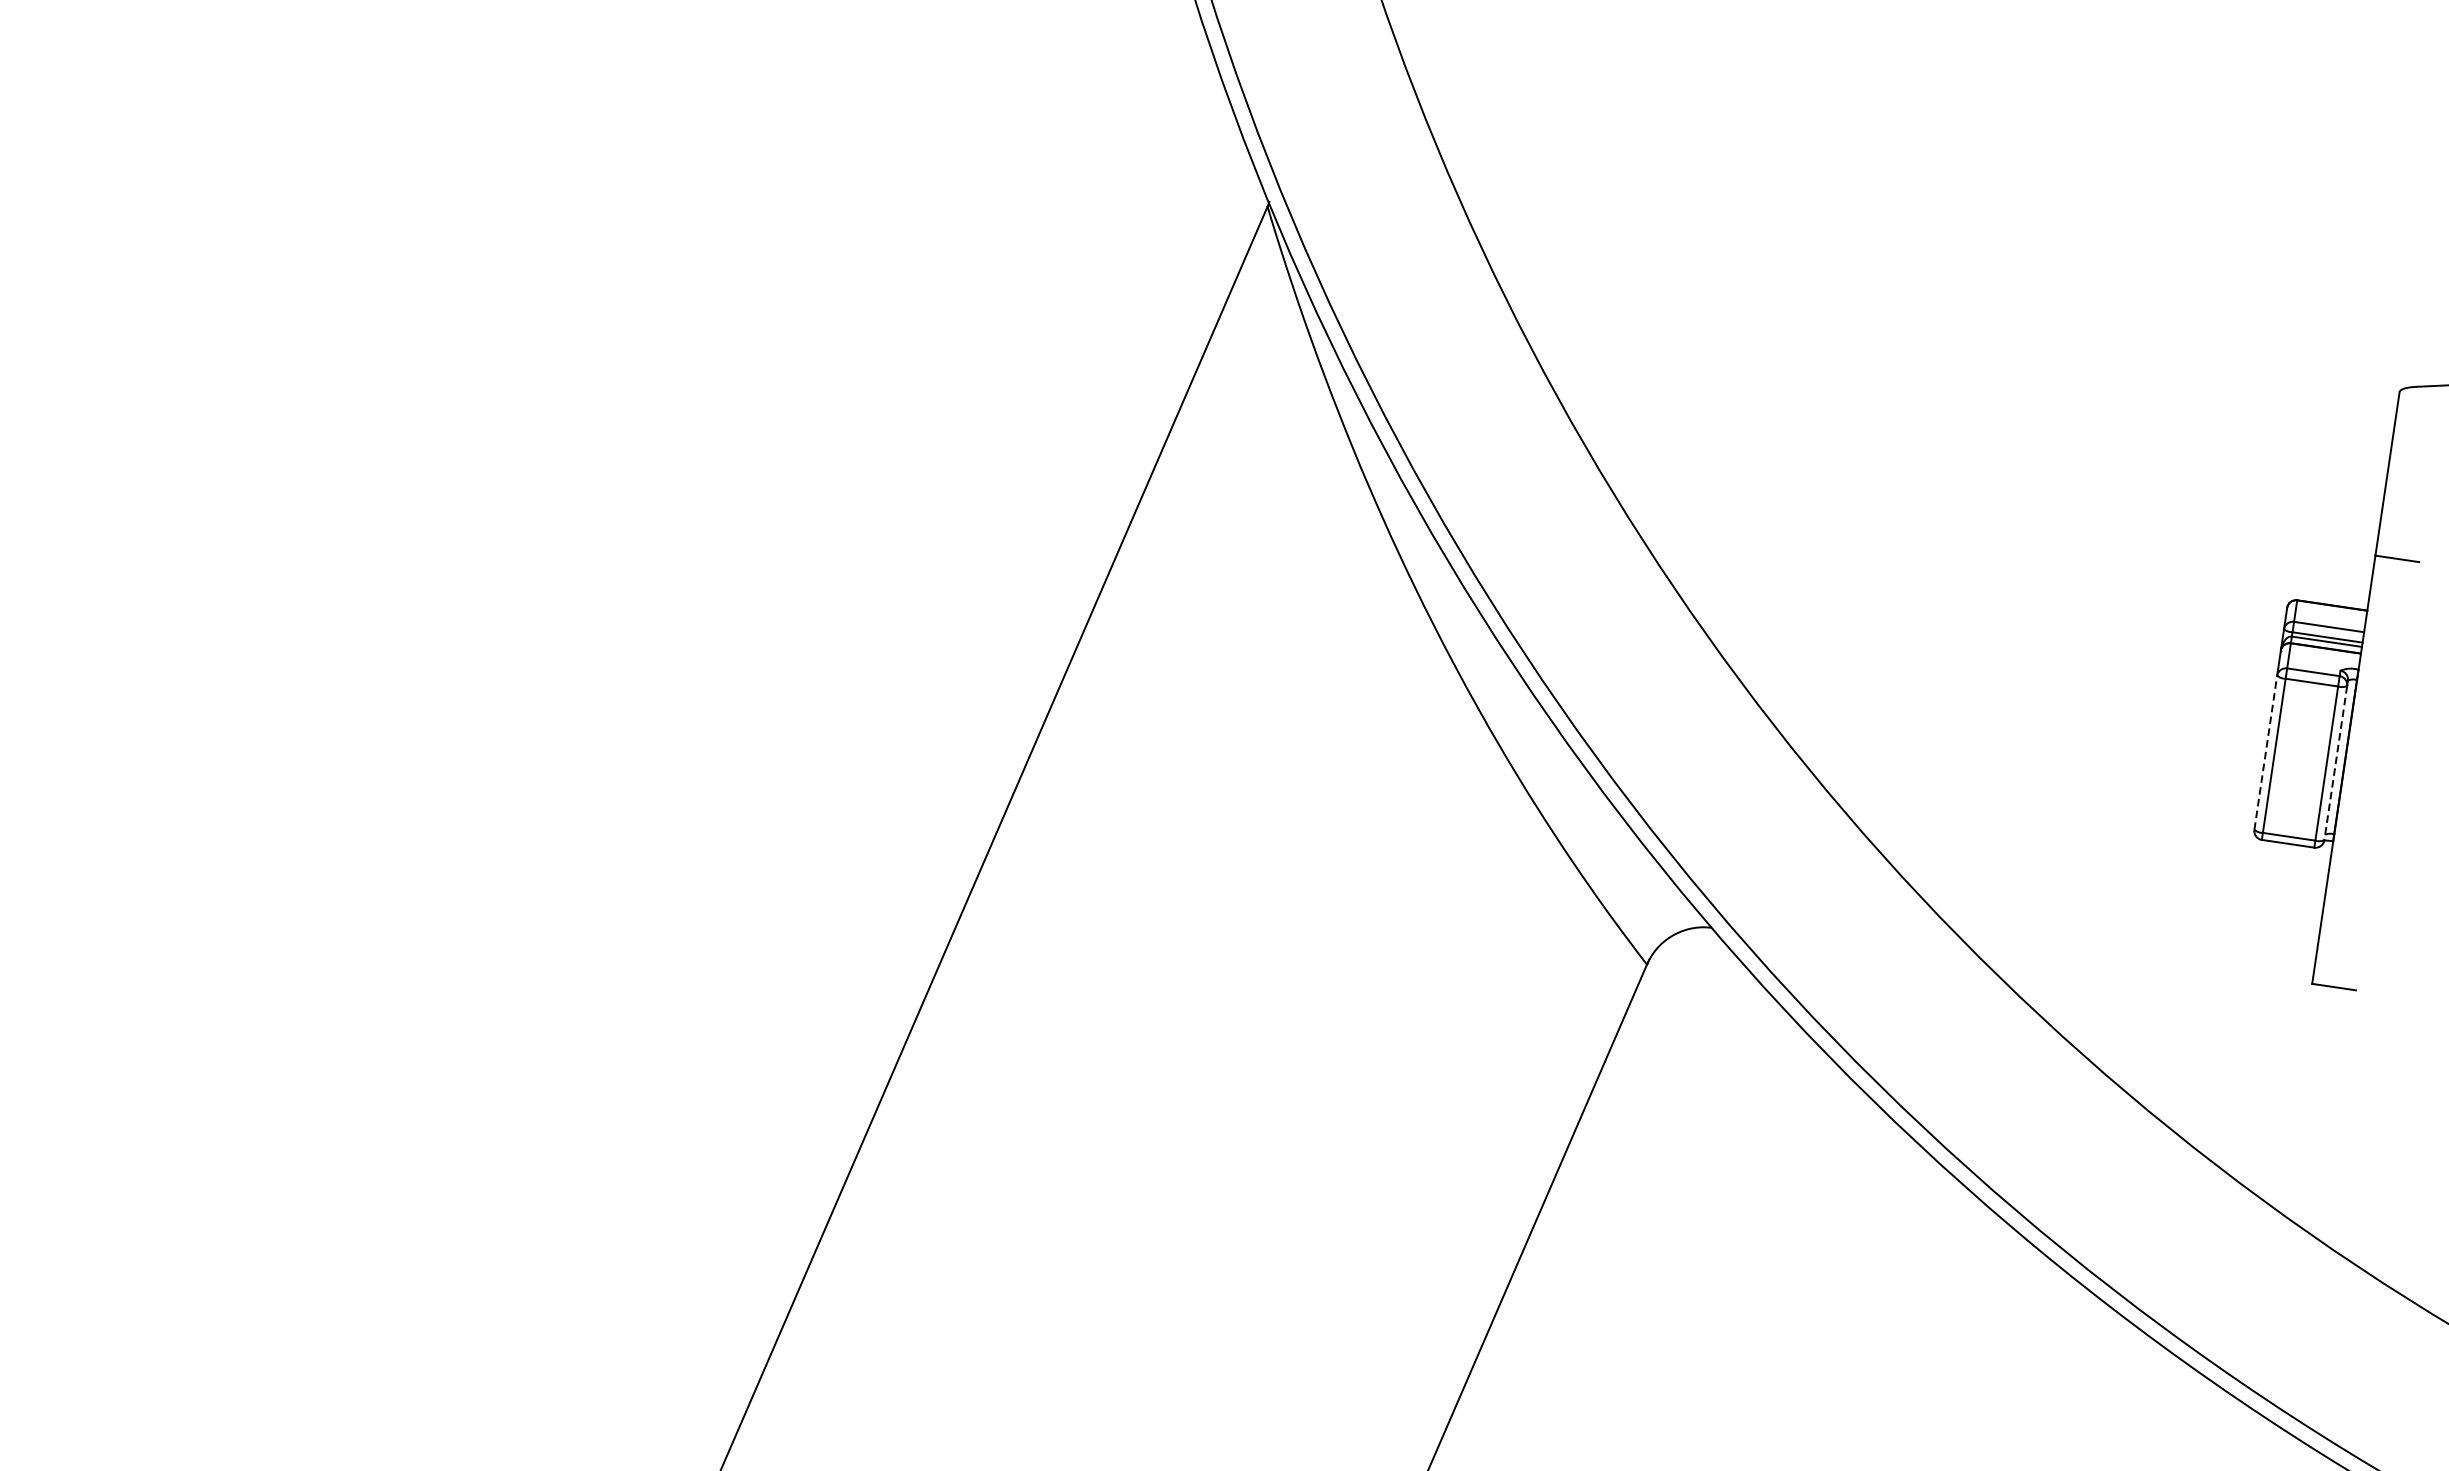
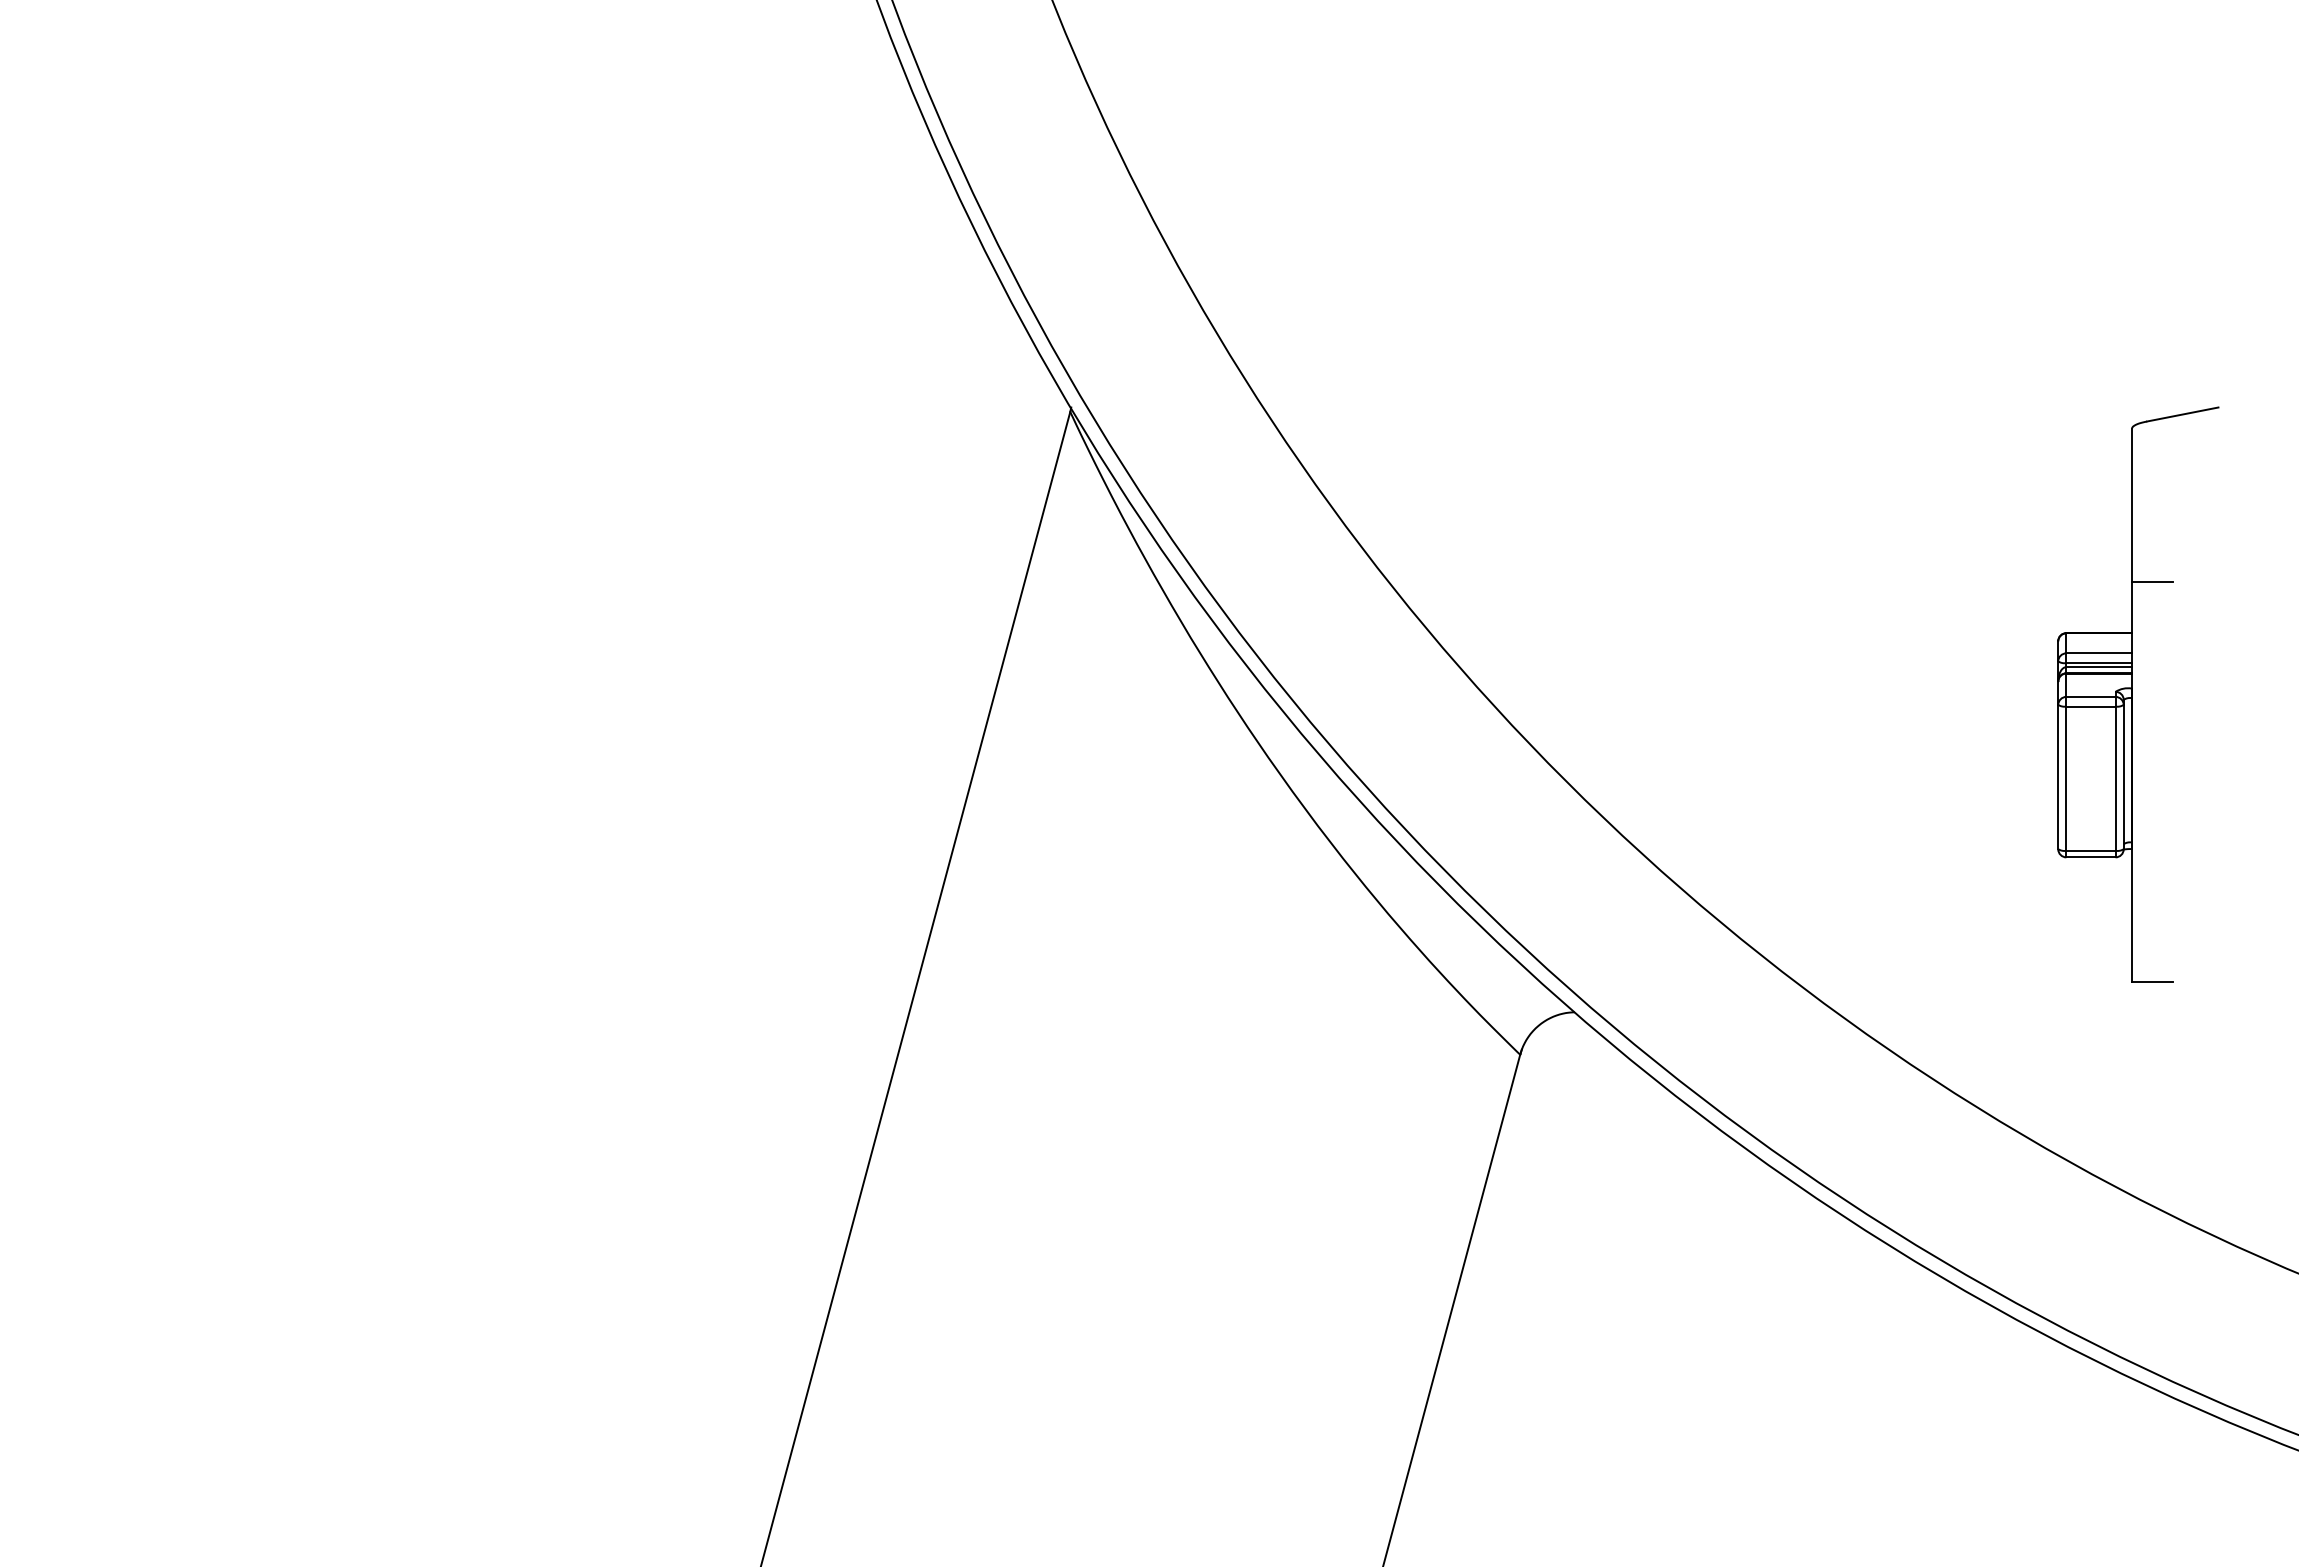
line: (2266, 752) -> (2058, 776), dashed -> solid
line: (2335, 763) -> (2123, 777), dashed -> solid

